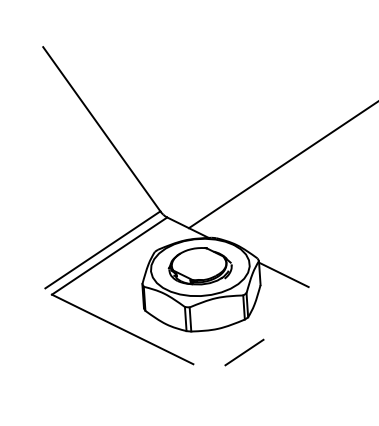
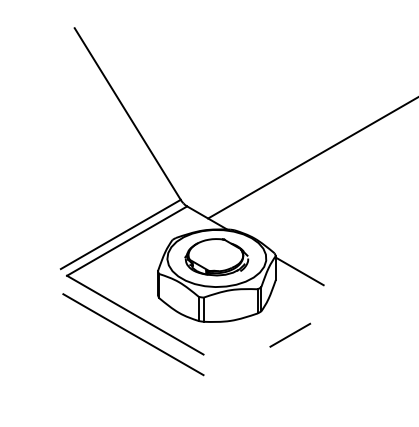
line: (122, 348) -> (133, 334), added
line: (244, 351) -> (290, 334), moved

